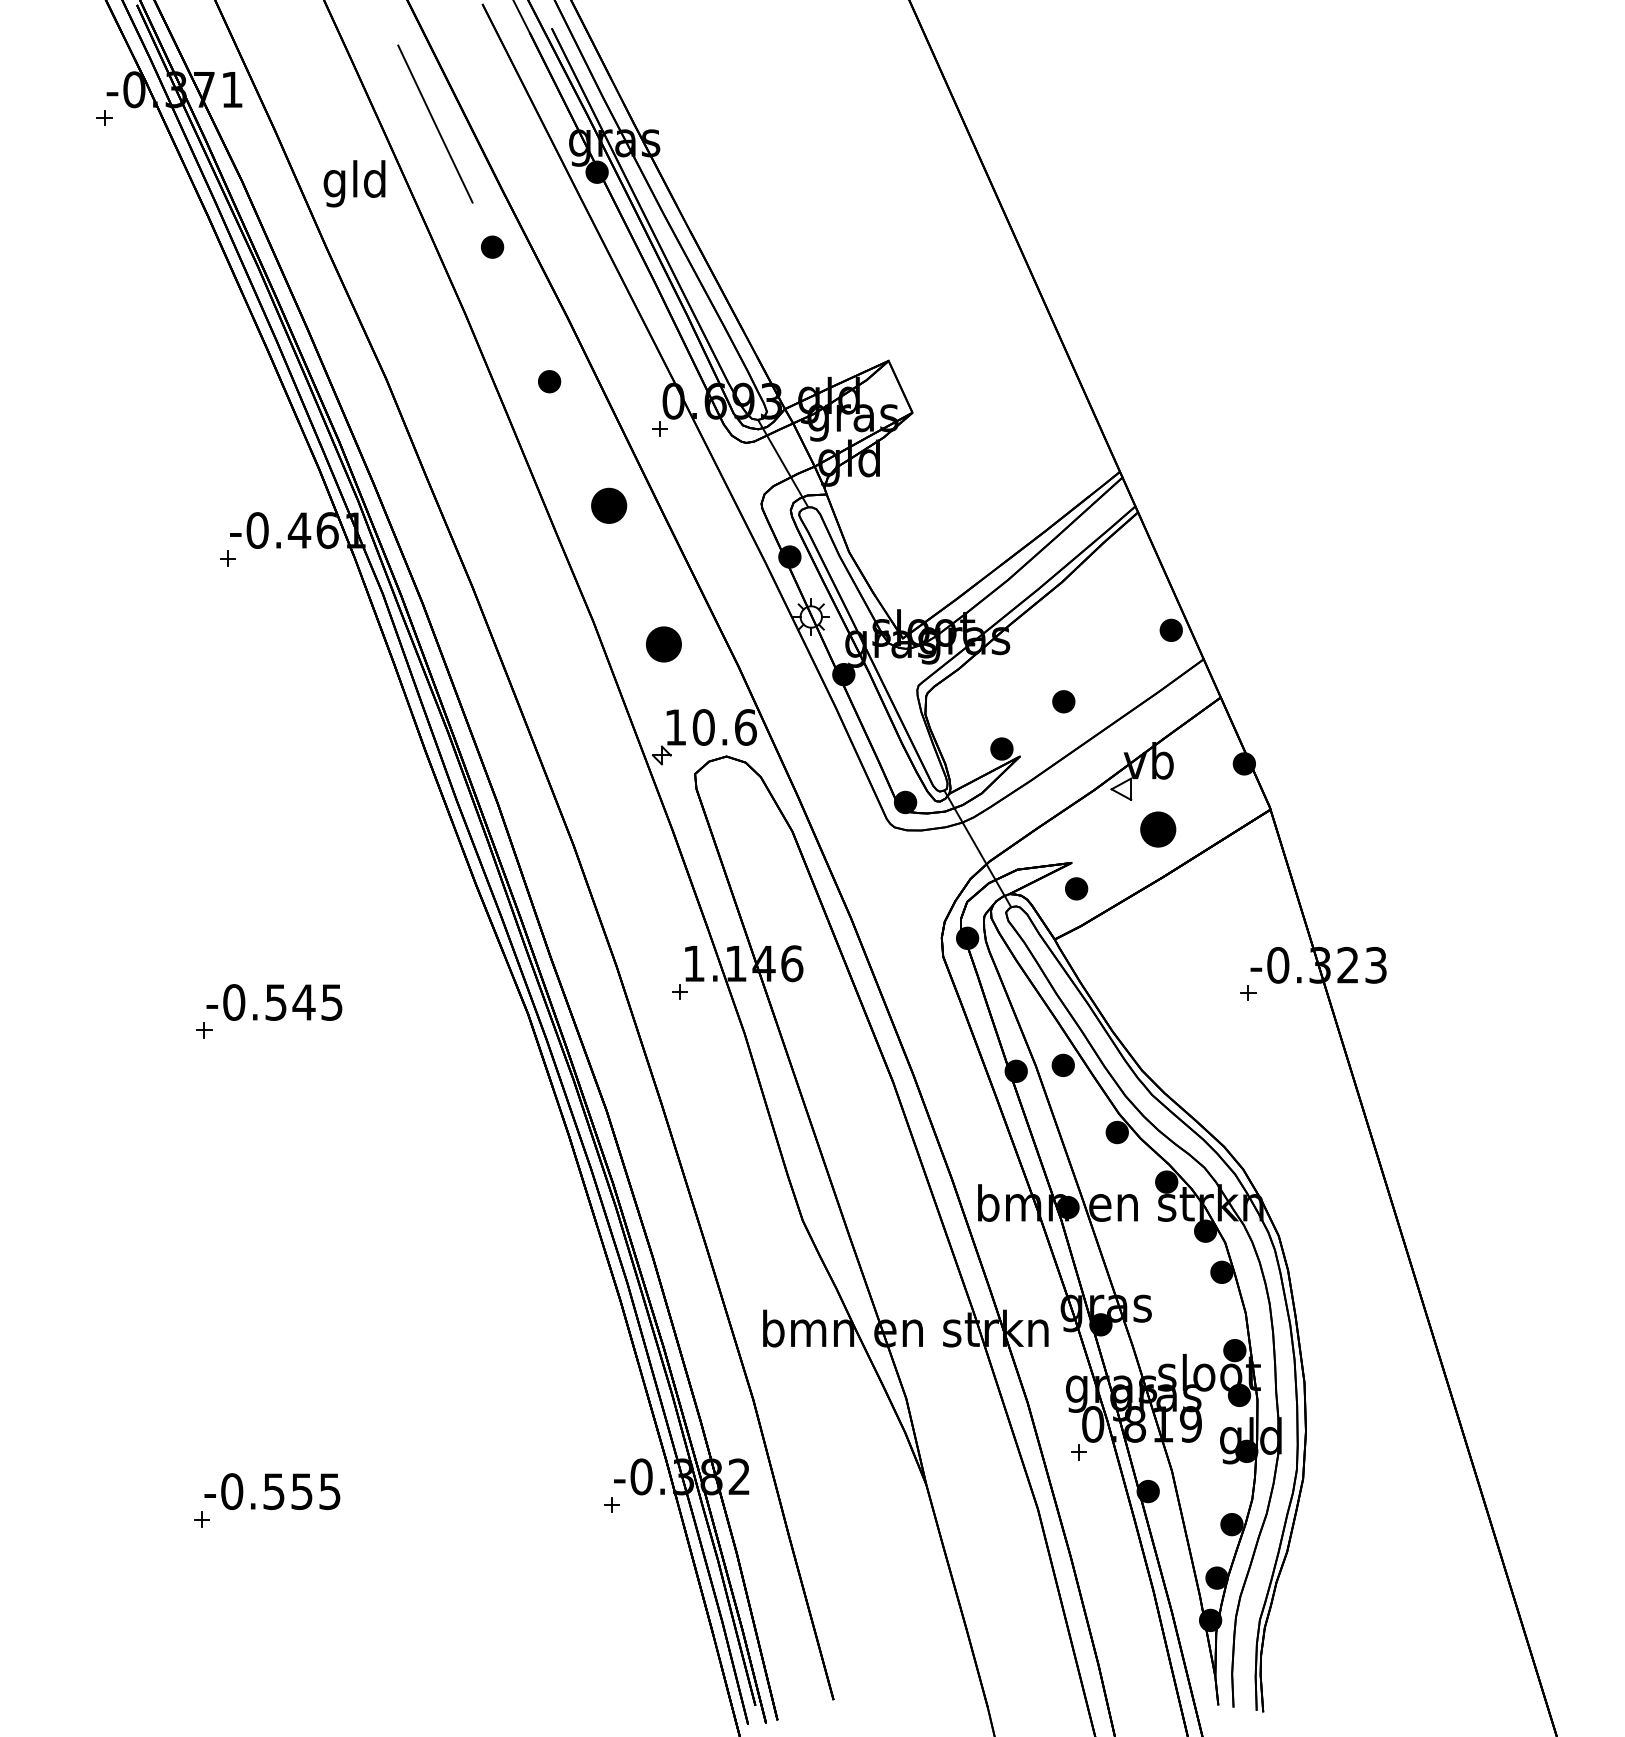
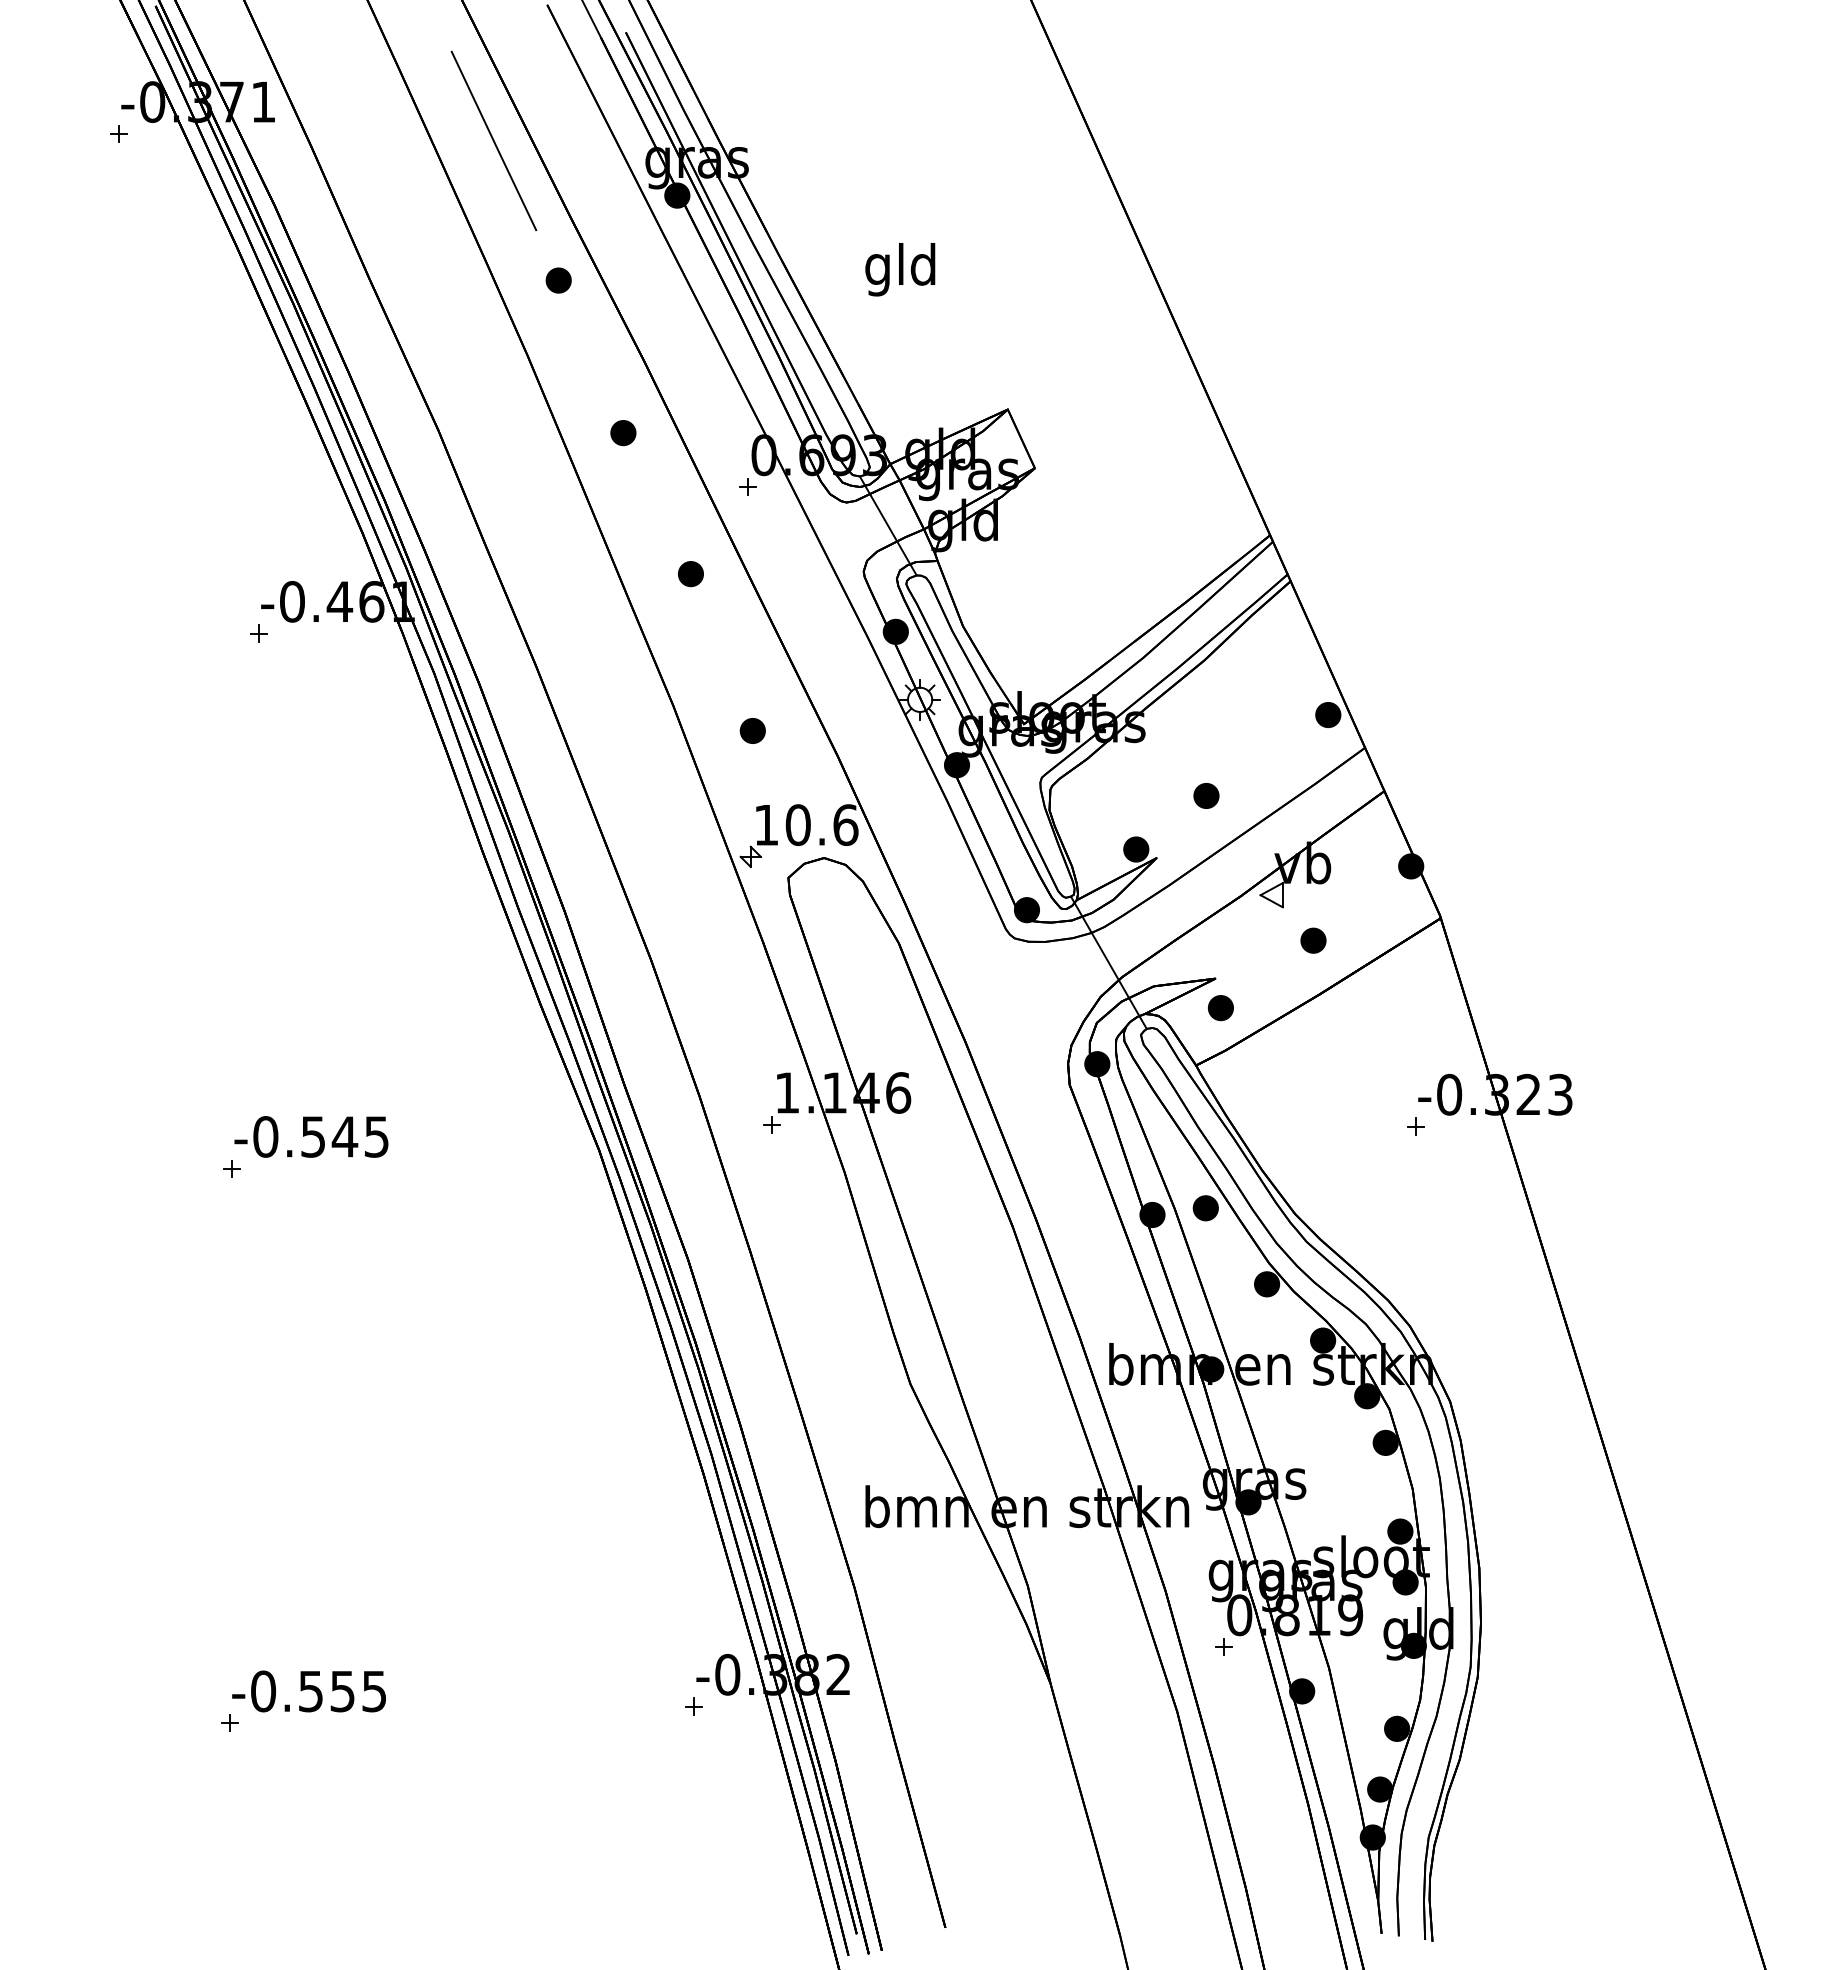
text: (354, 183) -> (900, 269), moved
part: (608, 506) -> (690, 574), size x0.62
part: (663, 644) -> (752, 730), size x0.62
part: (1158, 829) -> (1313, 940), size x0.62

